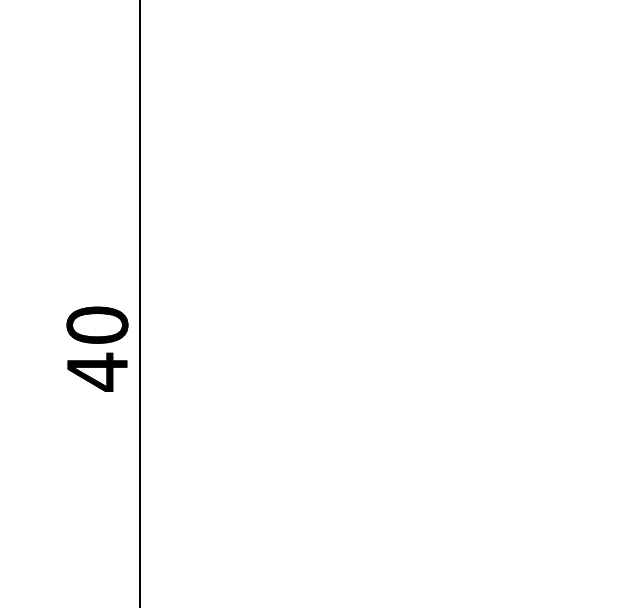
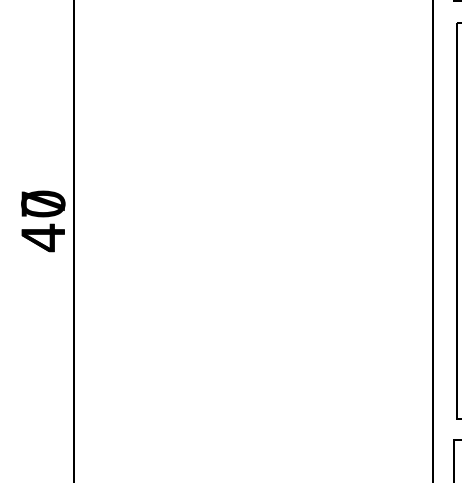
text: (97, 324) -> (43, 203), 40 -> 47

